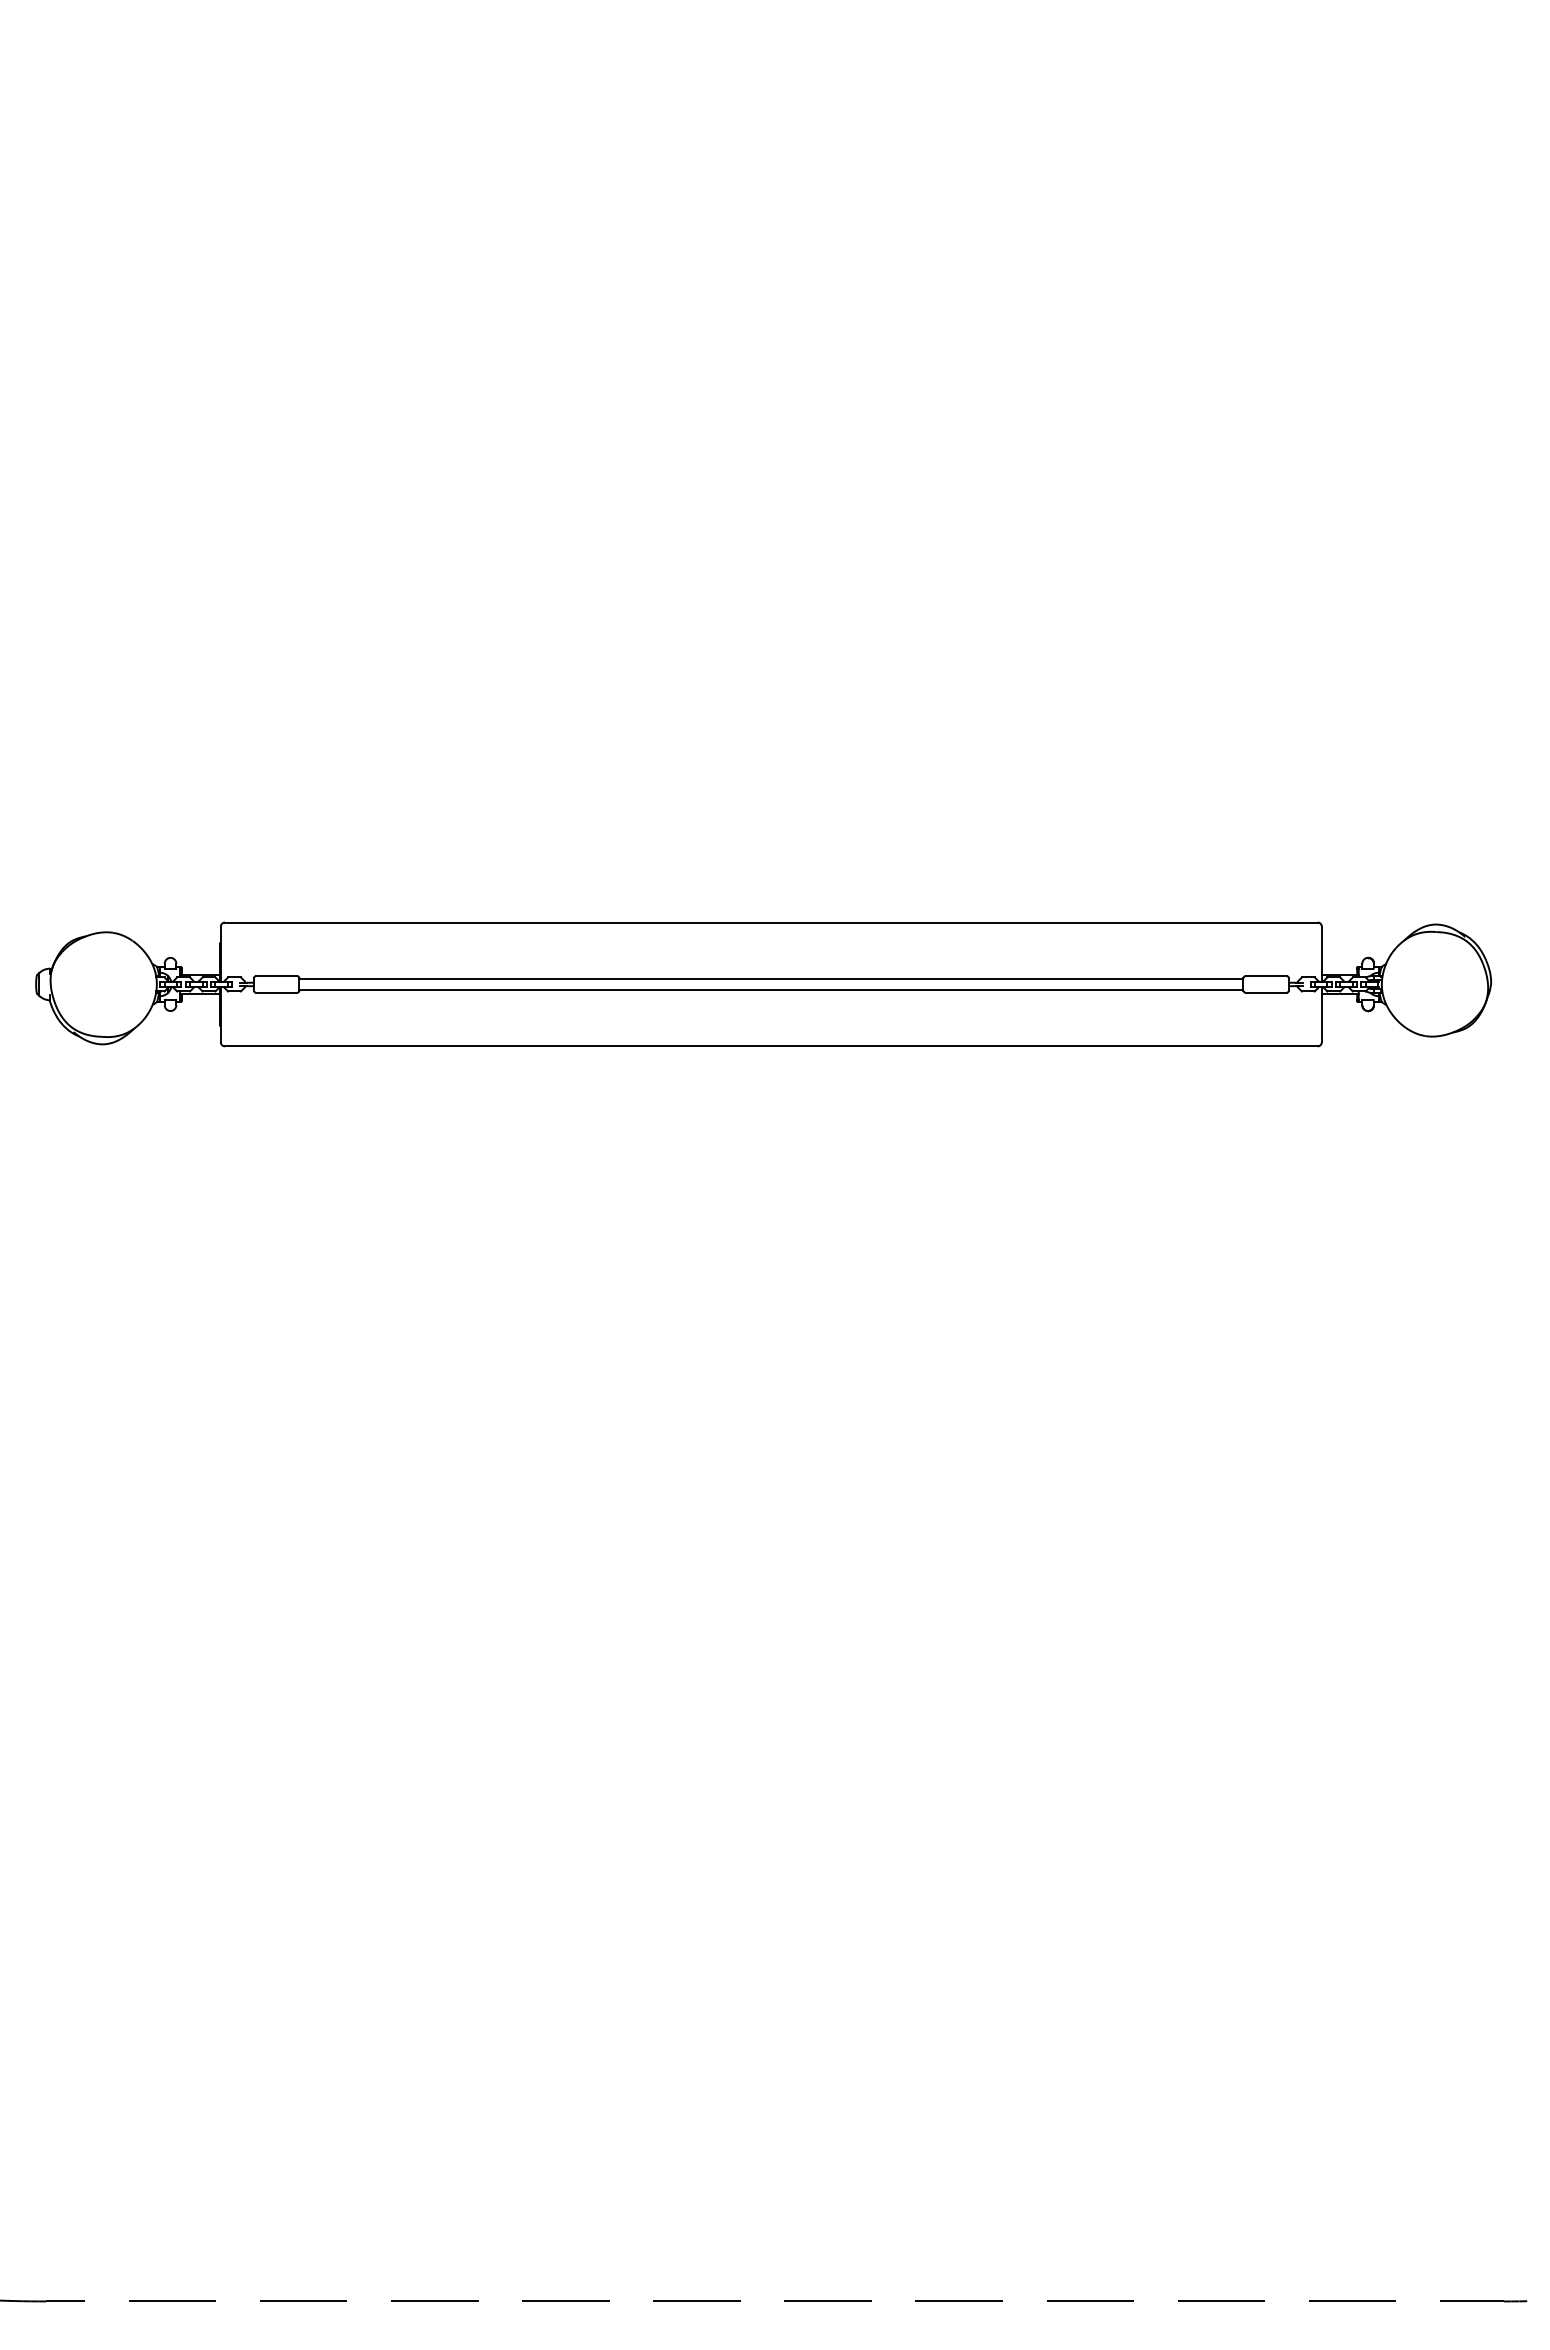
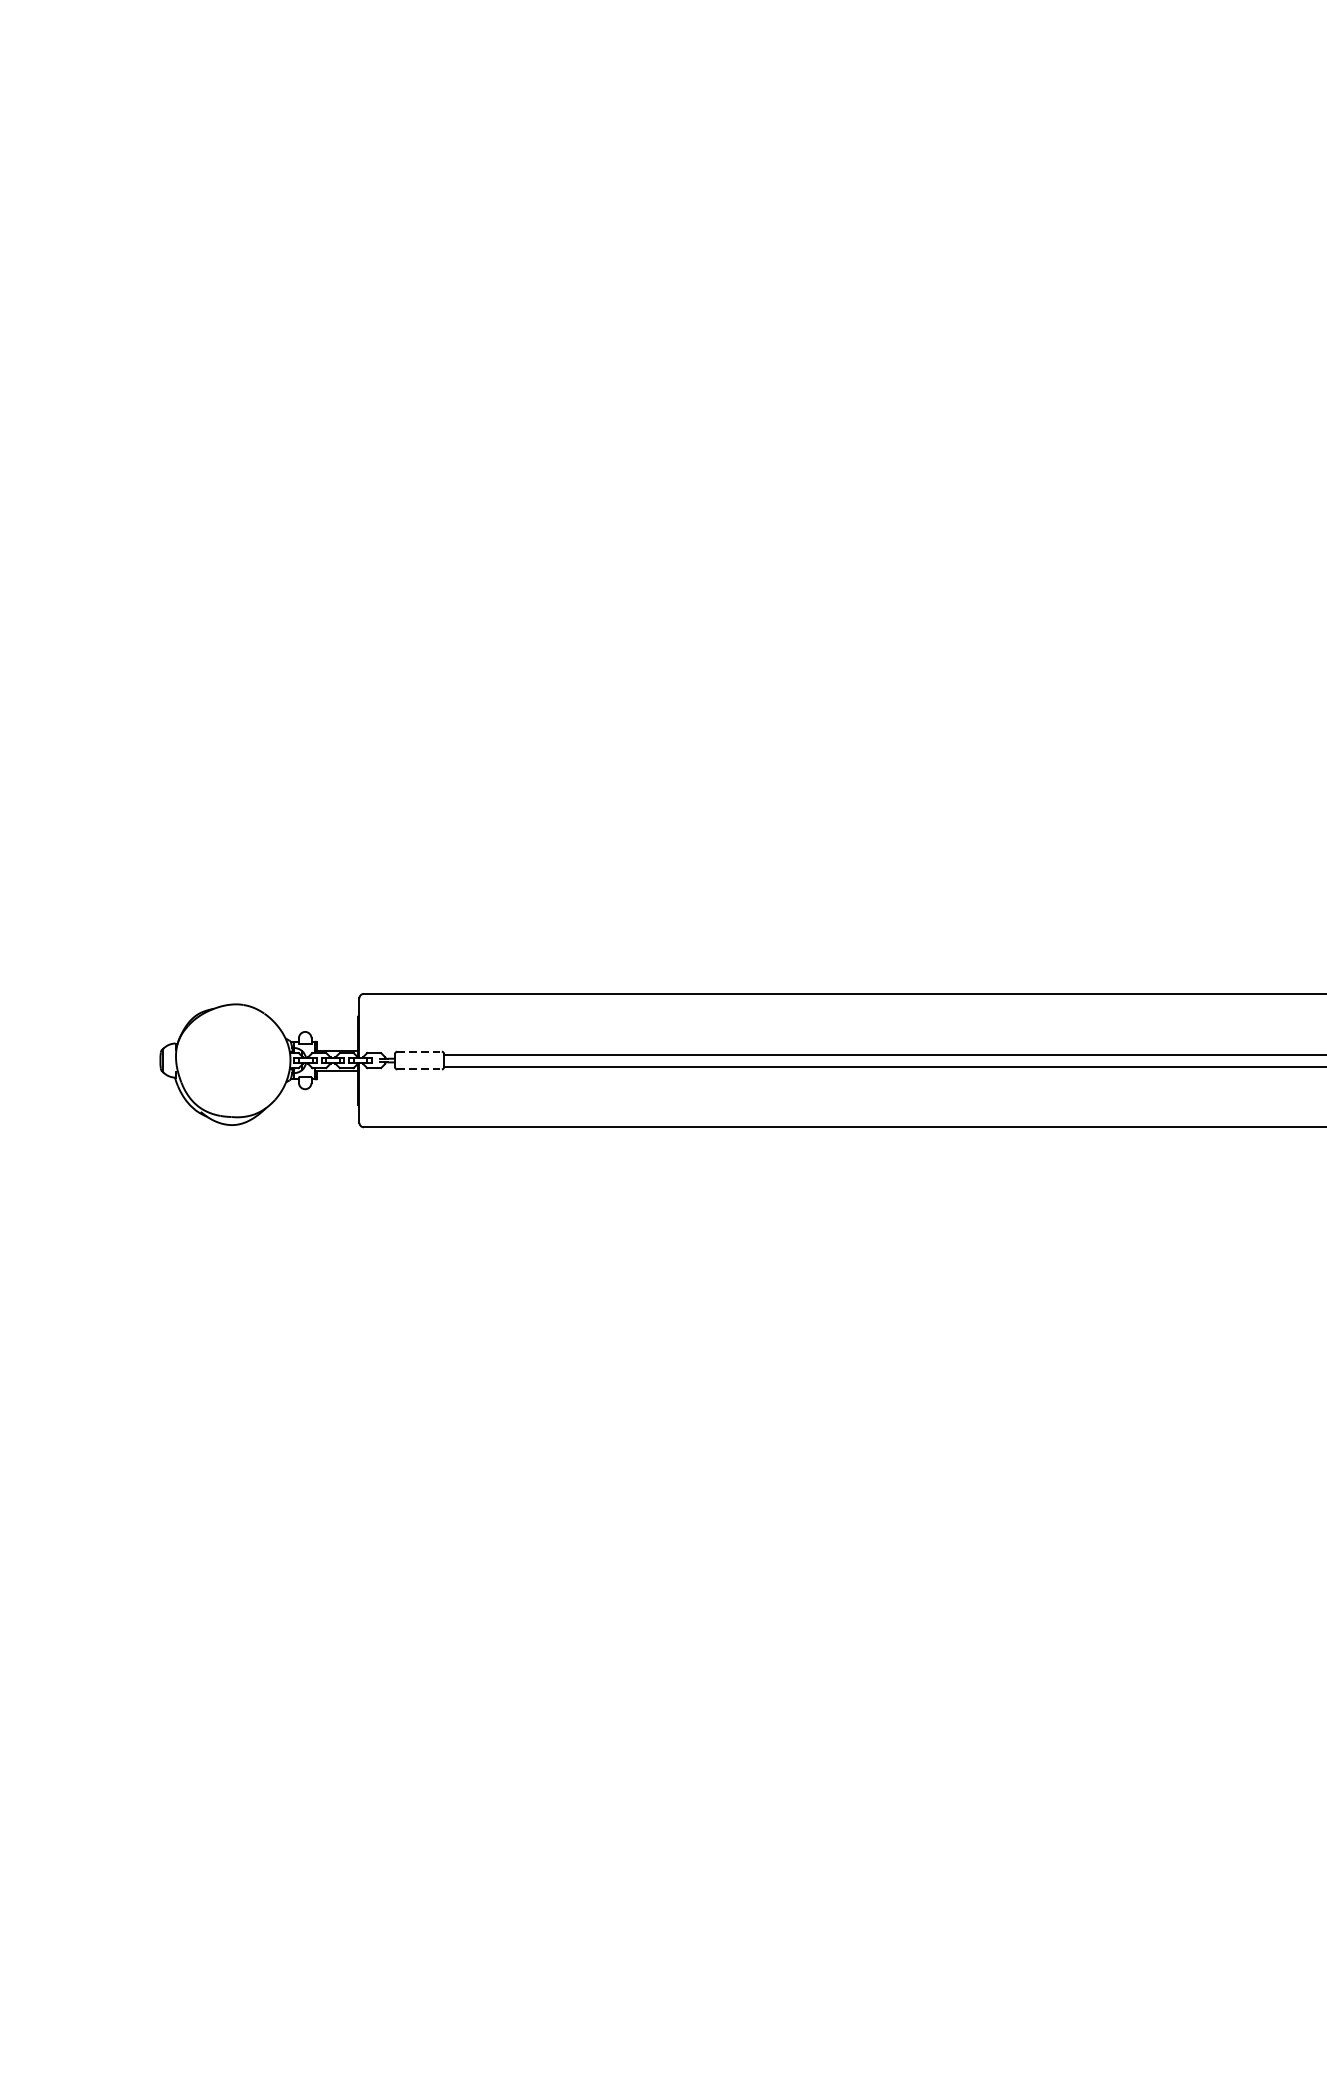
line: (276, 976) -> (419, 1051), solid -> dashed
line: (276, 992) -> (419, 1069), solid -> dashed

